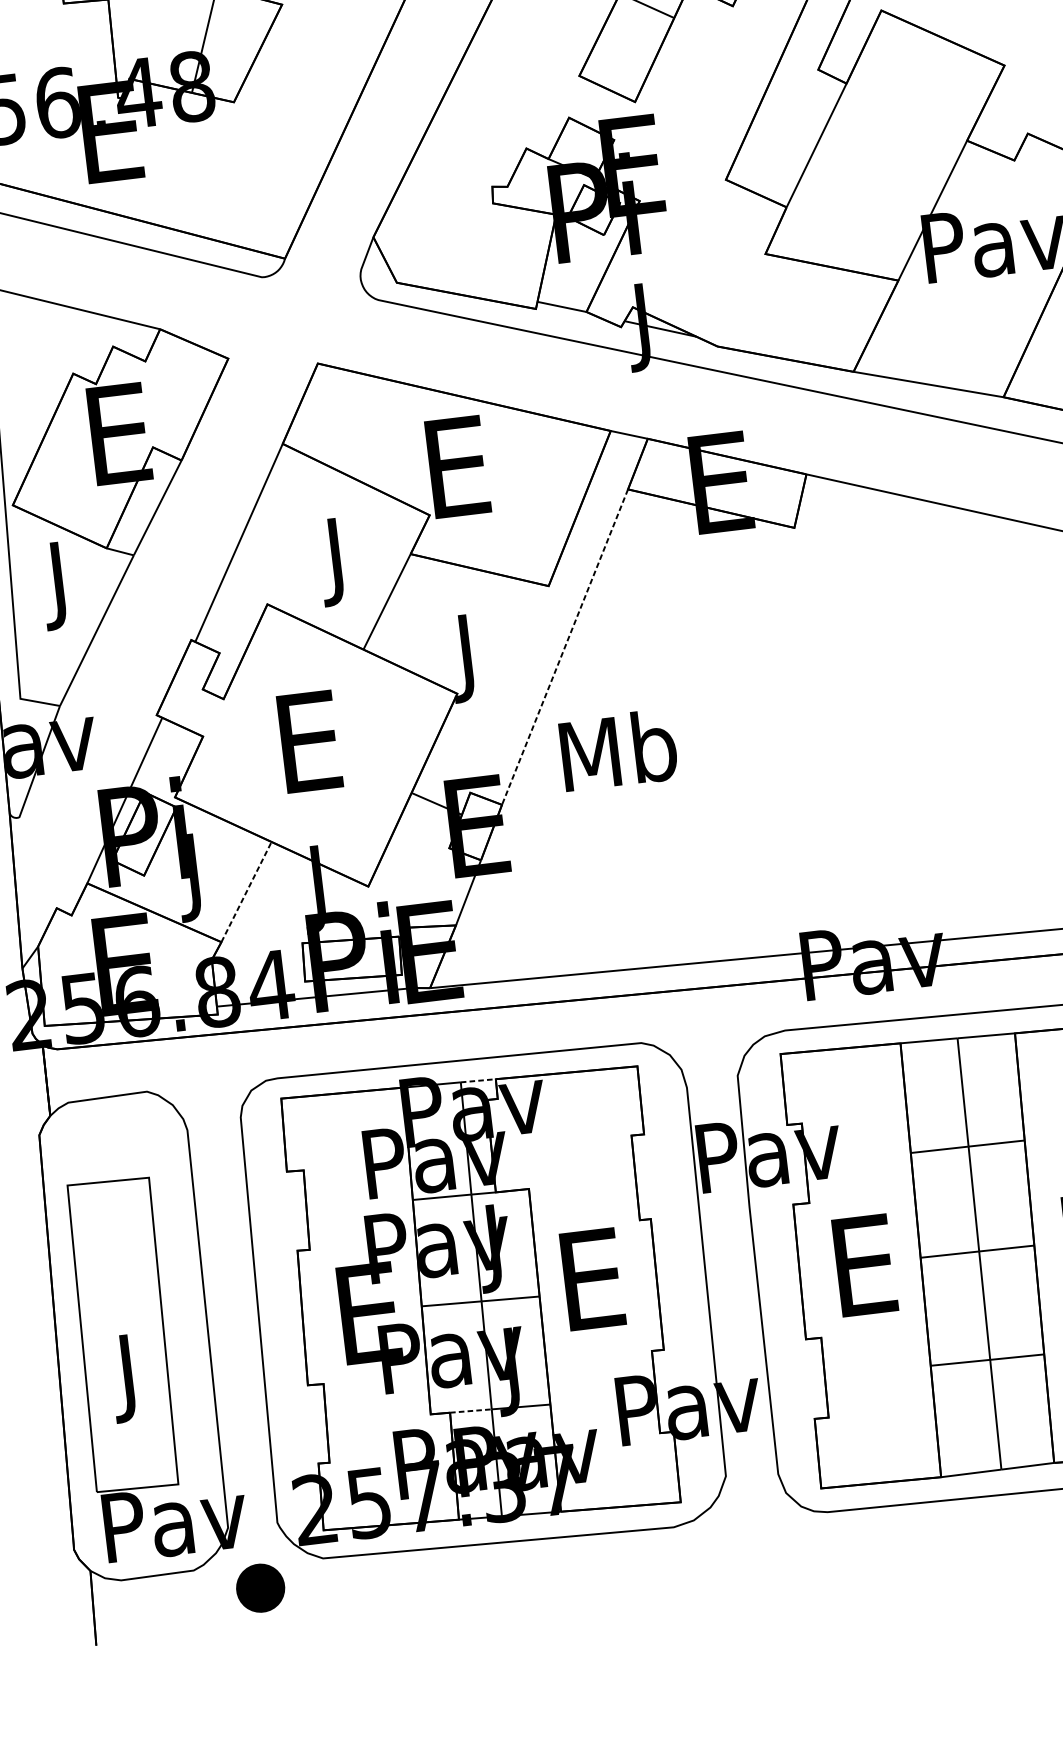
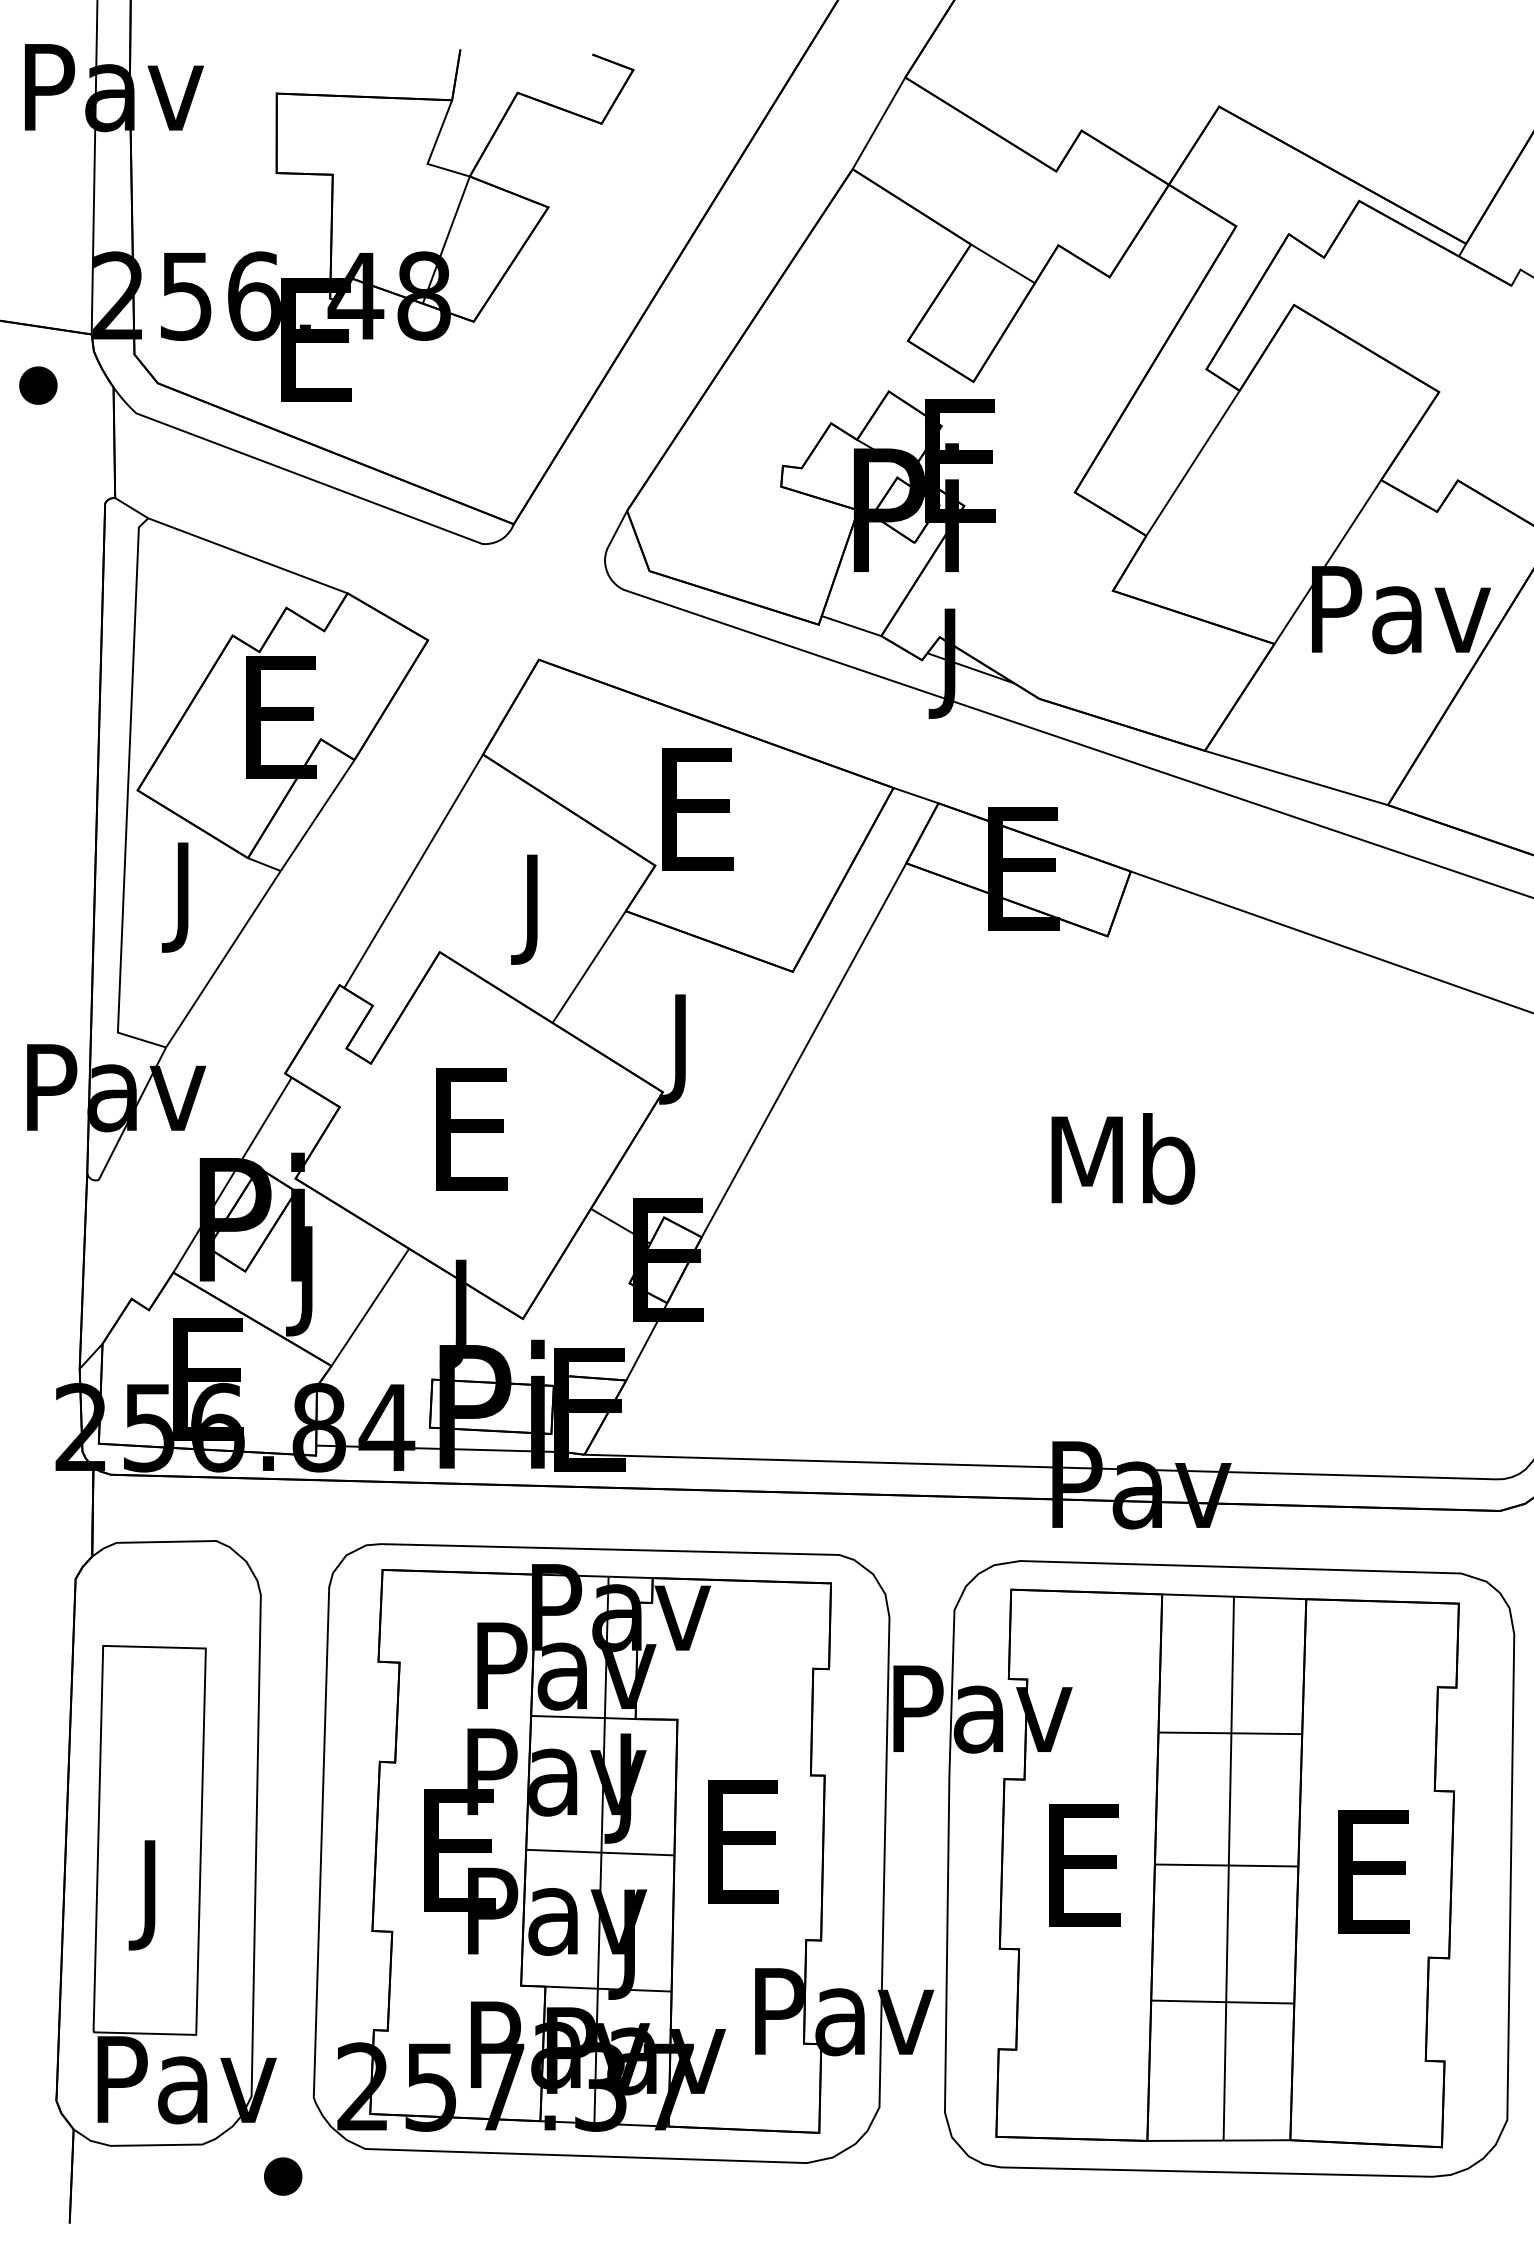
line: (564, 647) -> (803, 1050), dashed -> solid
text: (618, 749) -> (1123, 1158), moved
line: (246, 891) -> (370, 1306), dashed -> solid
line: (479, 1080) -> (631, 1577), dashed -> solid
line: (471, 1410) -> (572, 1987), dashed -> solid
part: (261, 1588) -> (283, 2176), size x0.62

